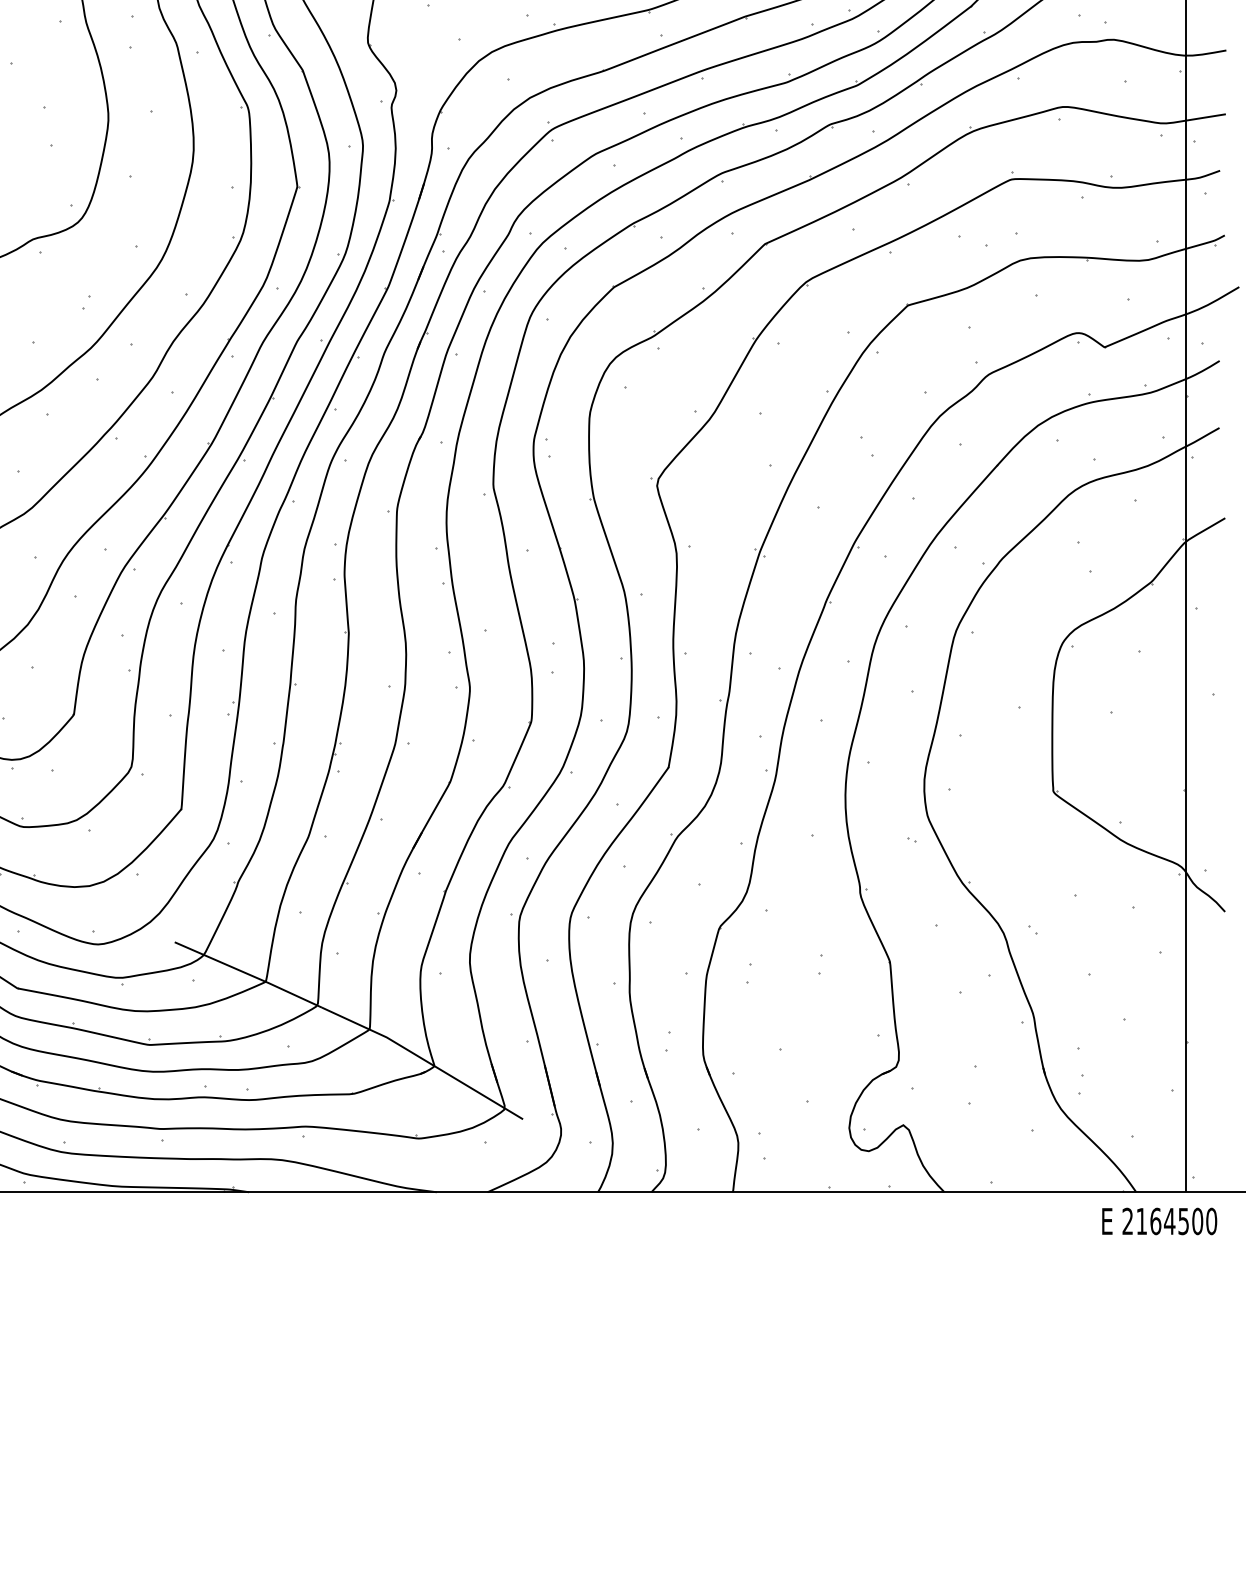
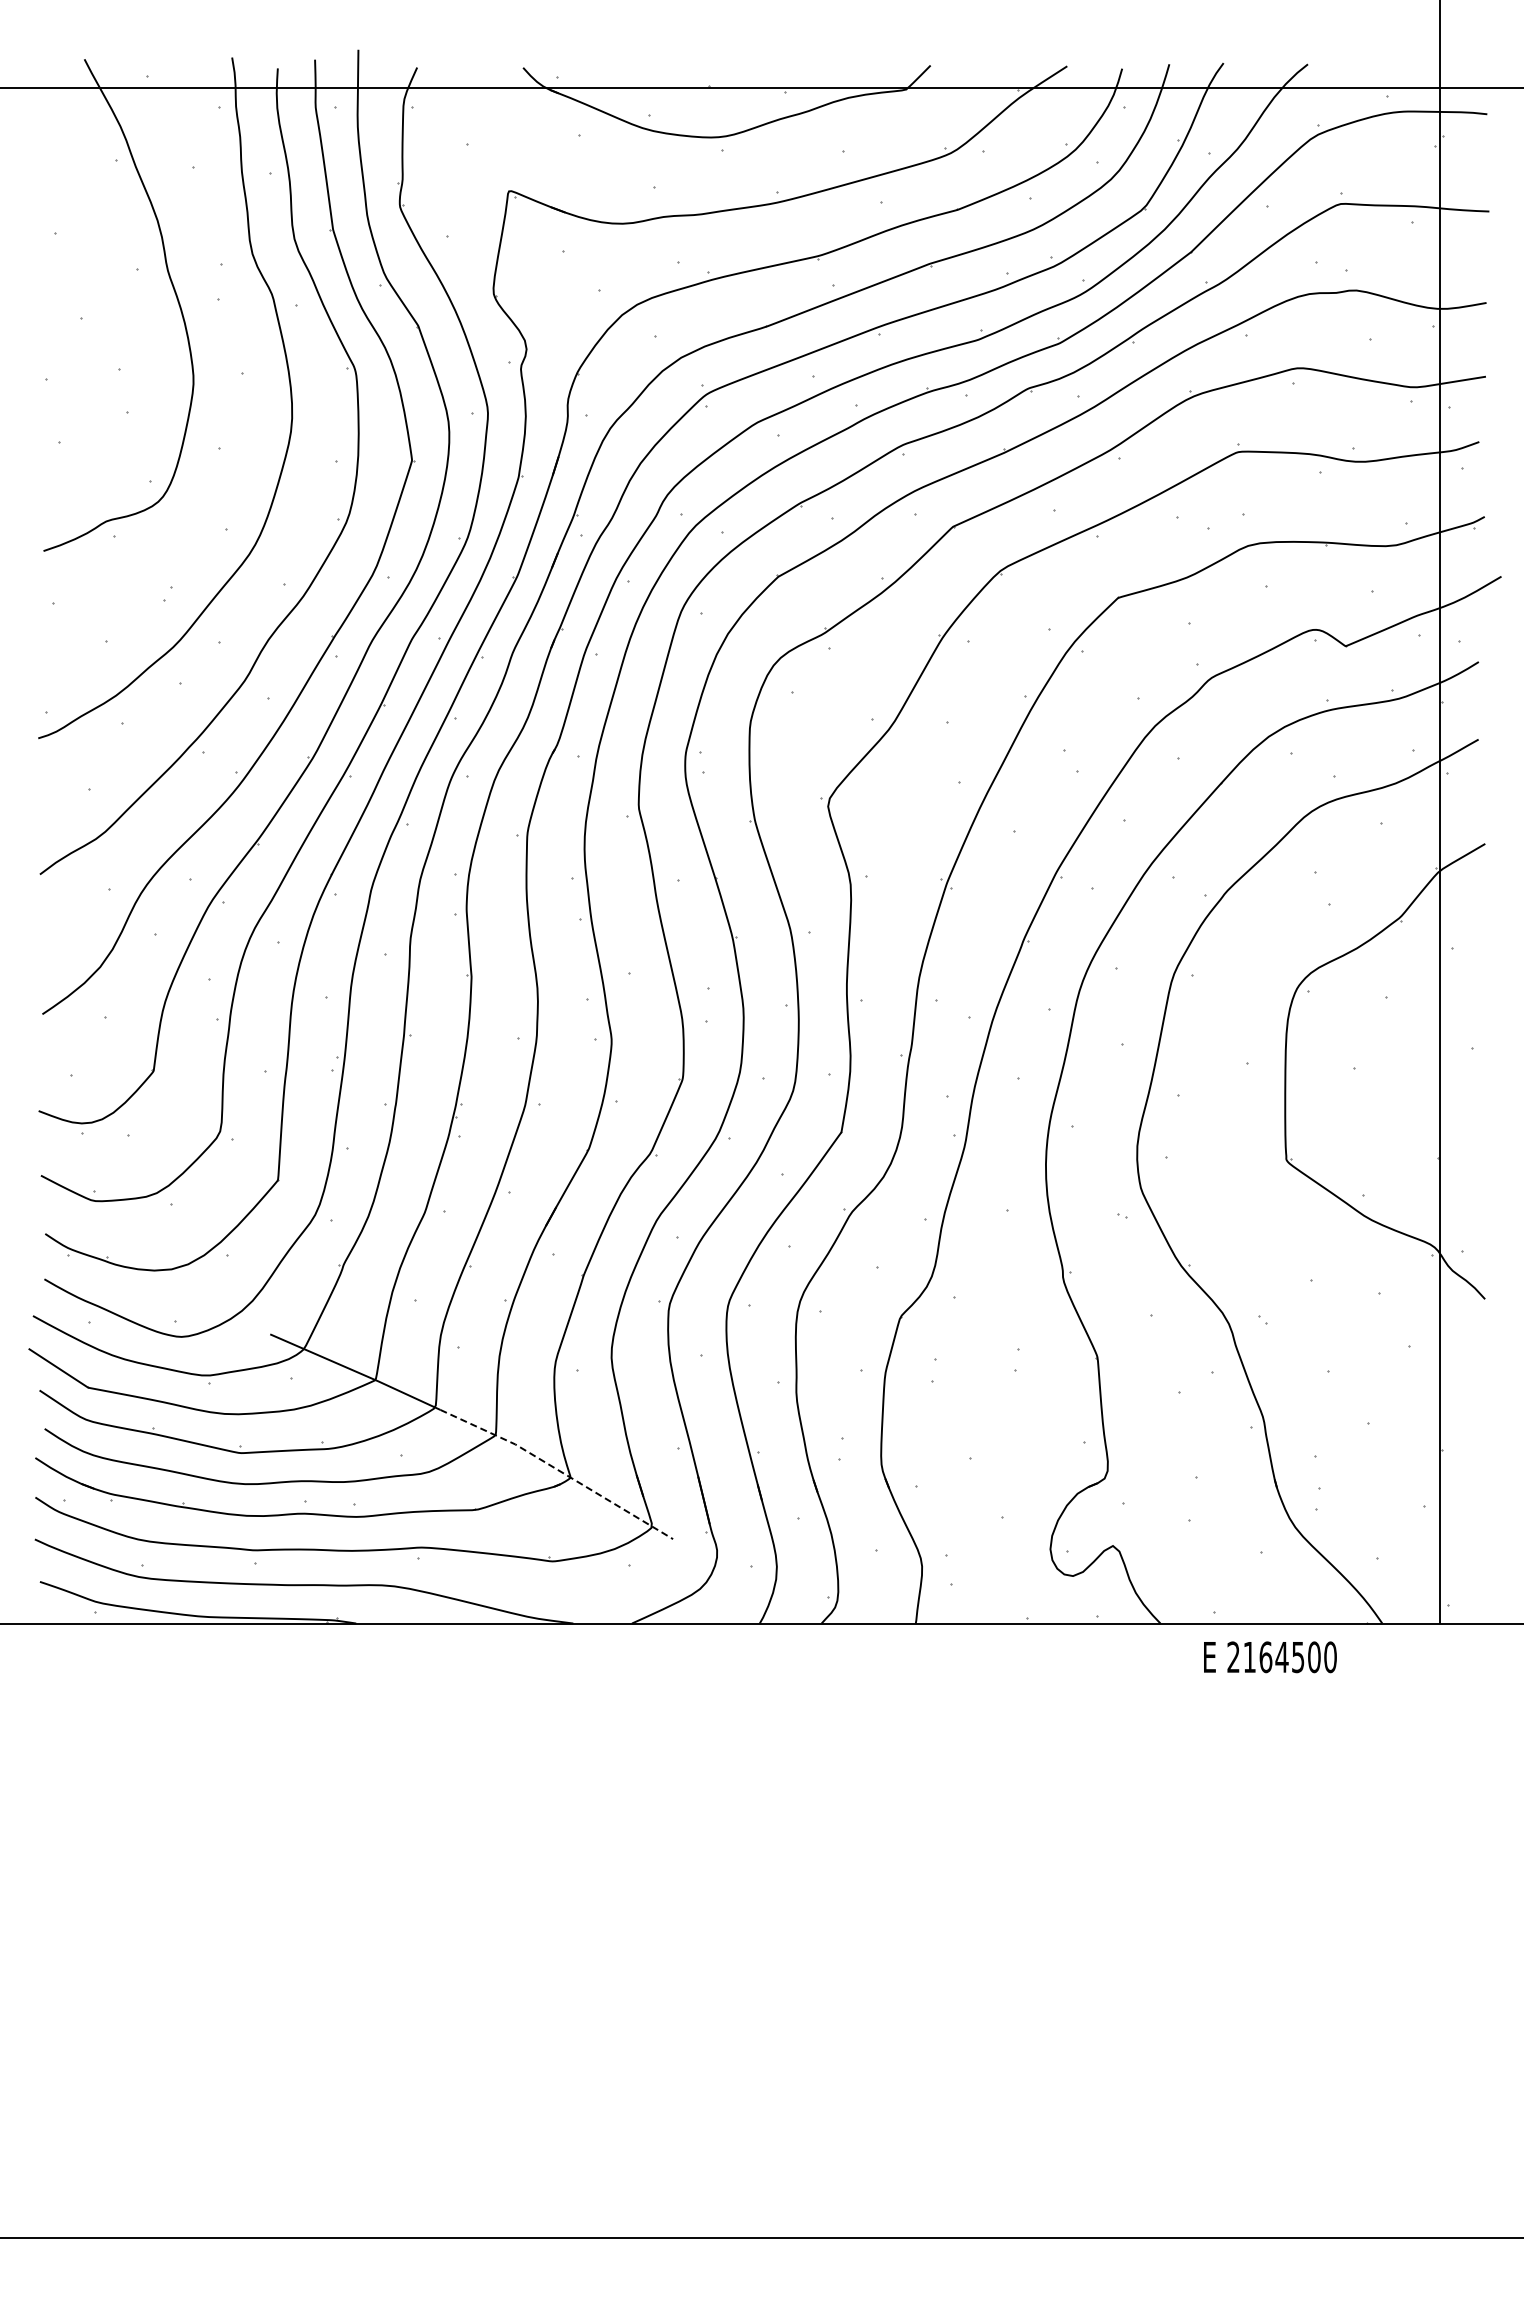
line: (423, 1059) -> (558, 1470), solid -> dashed
text: (1159, 1221) -> (1270, 1657), moved

